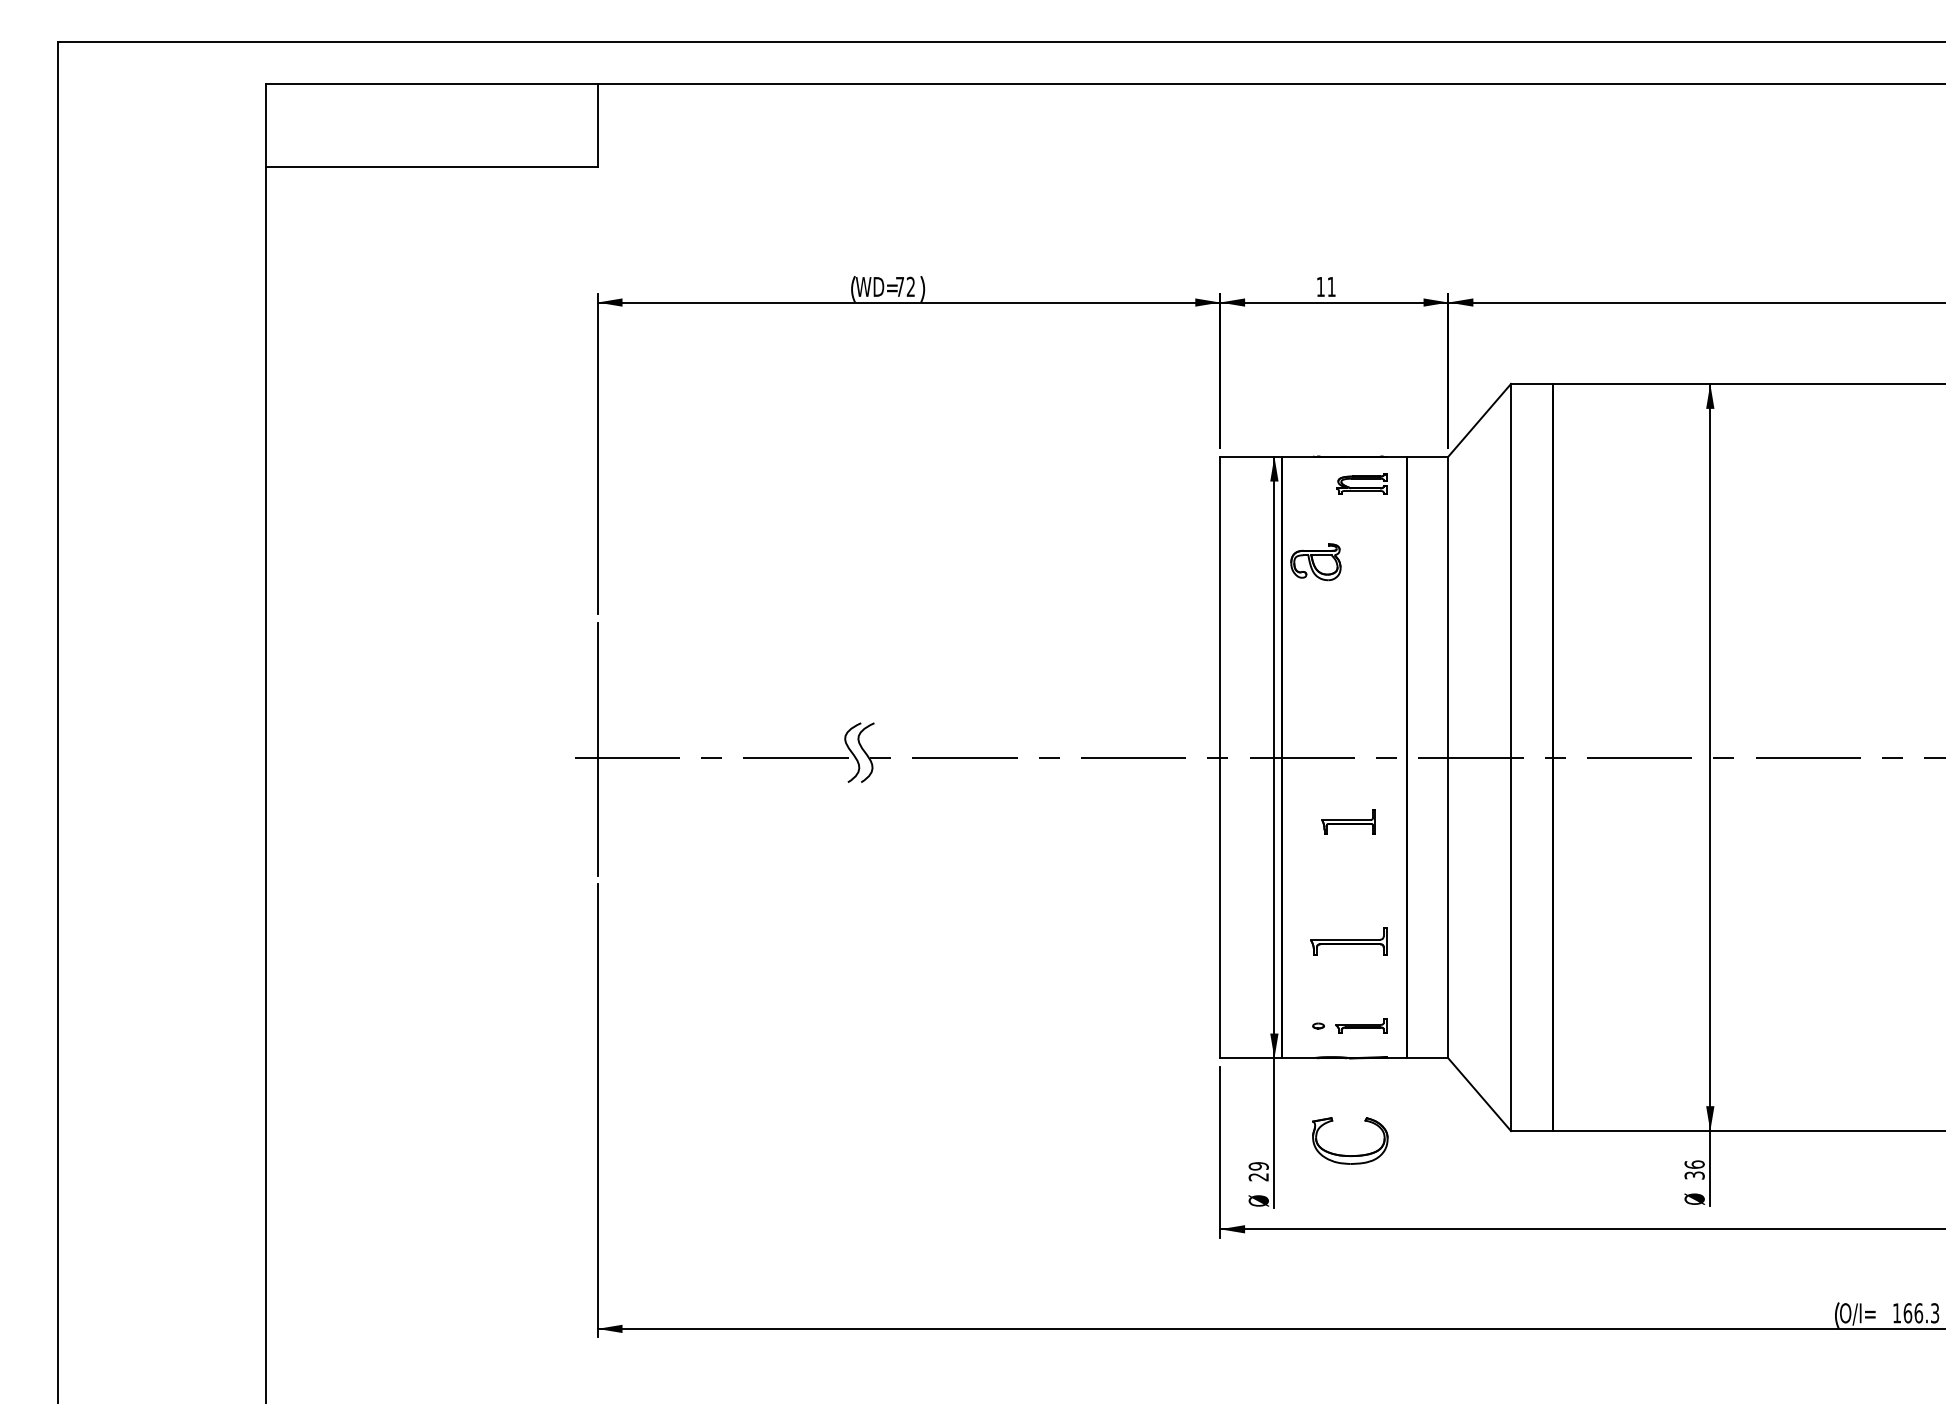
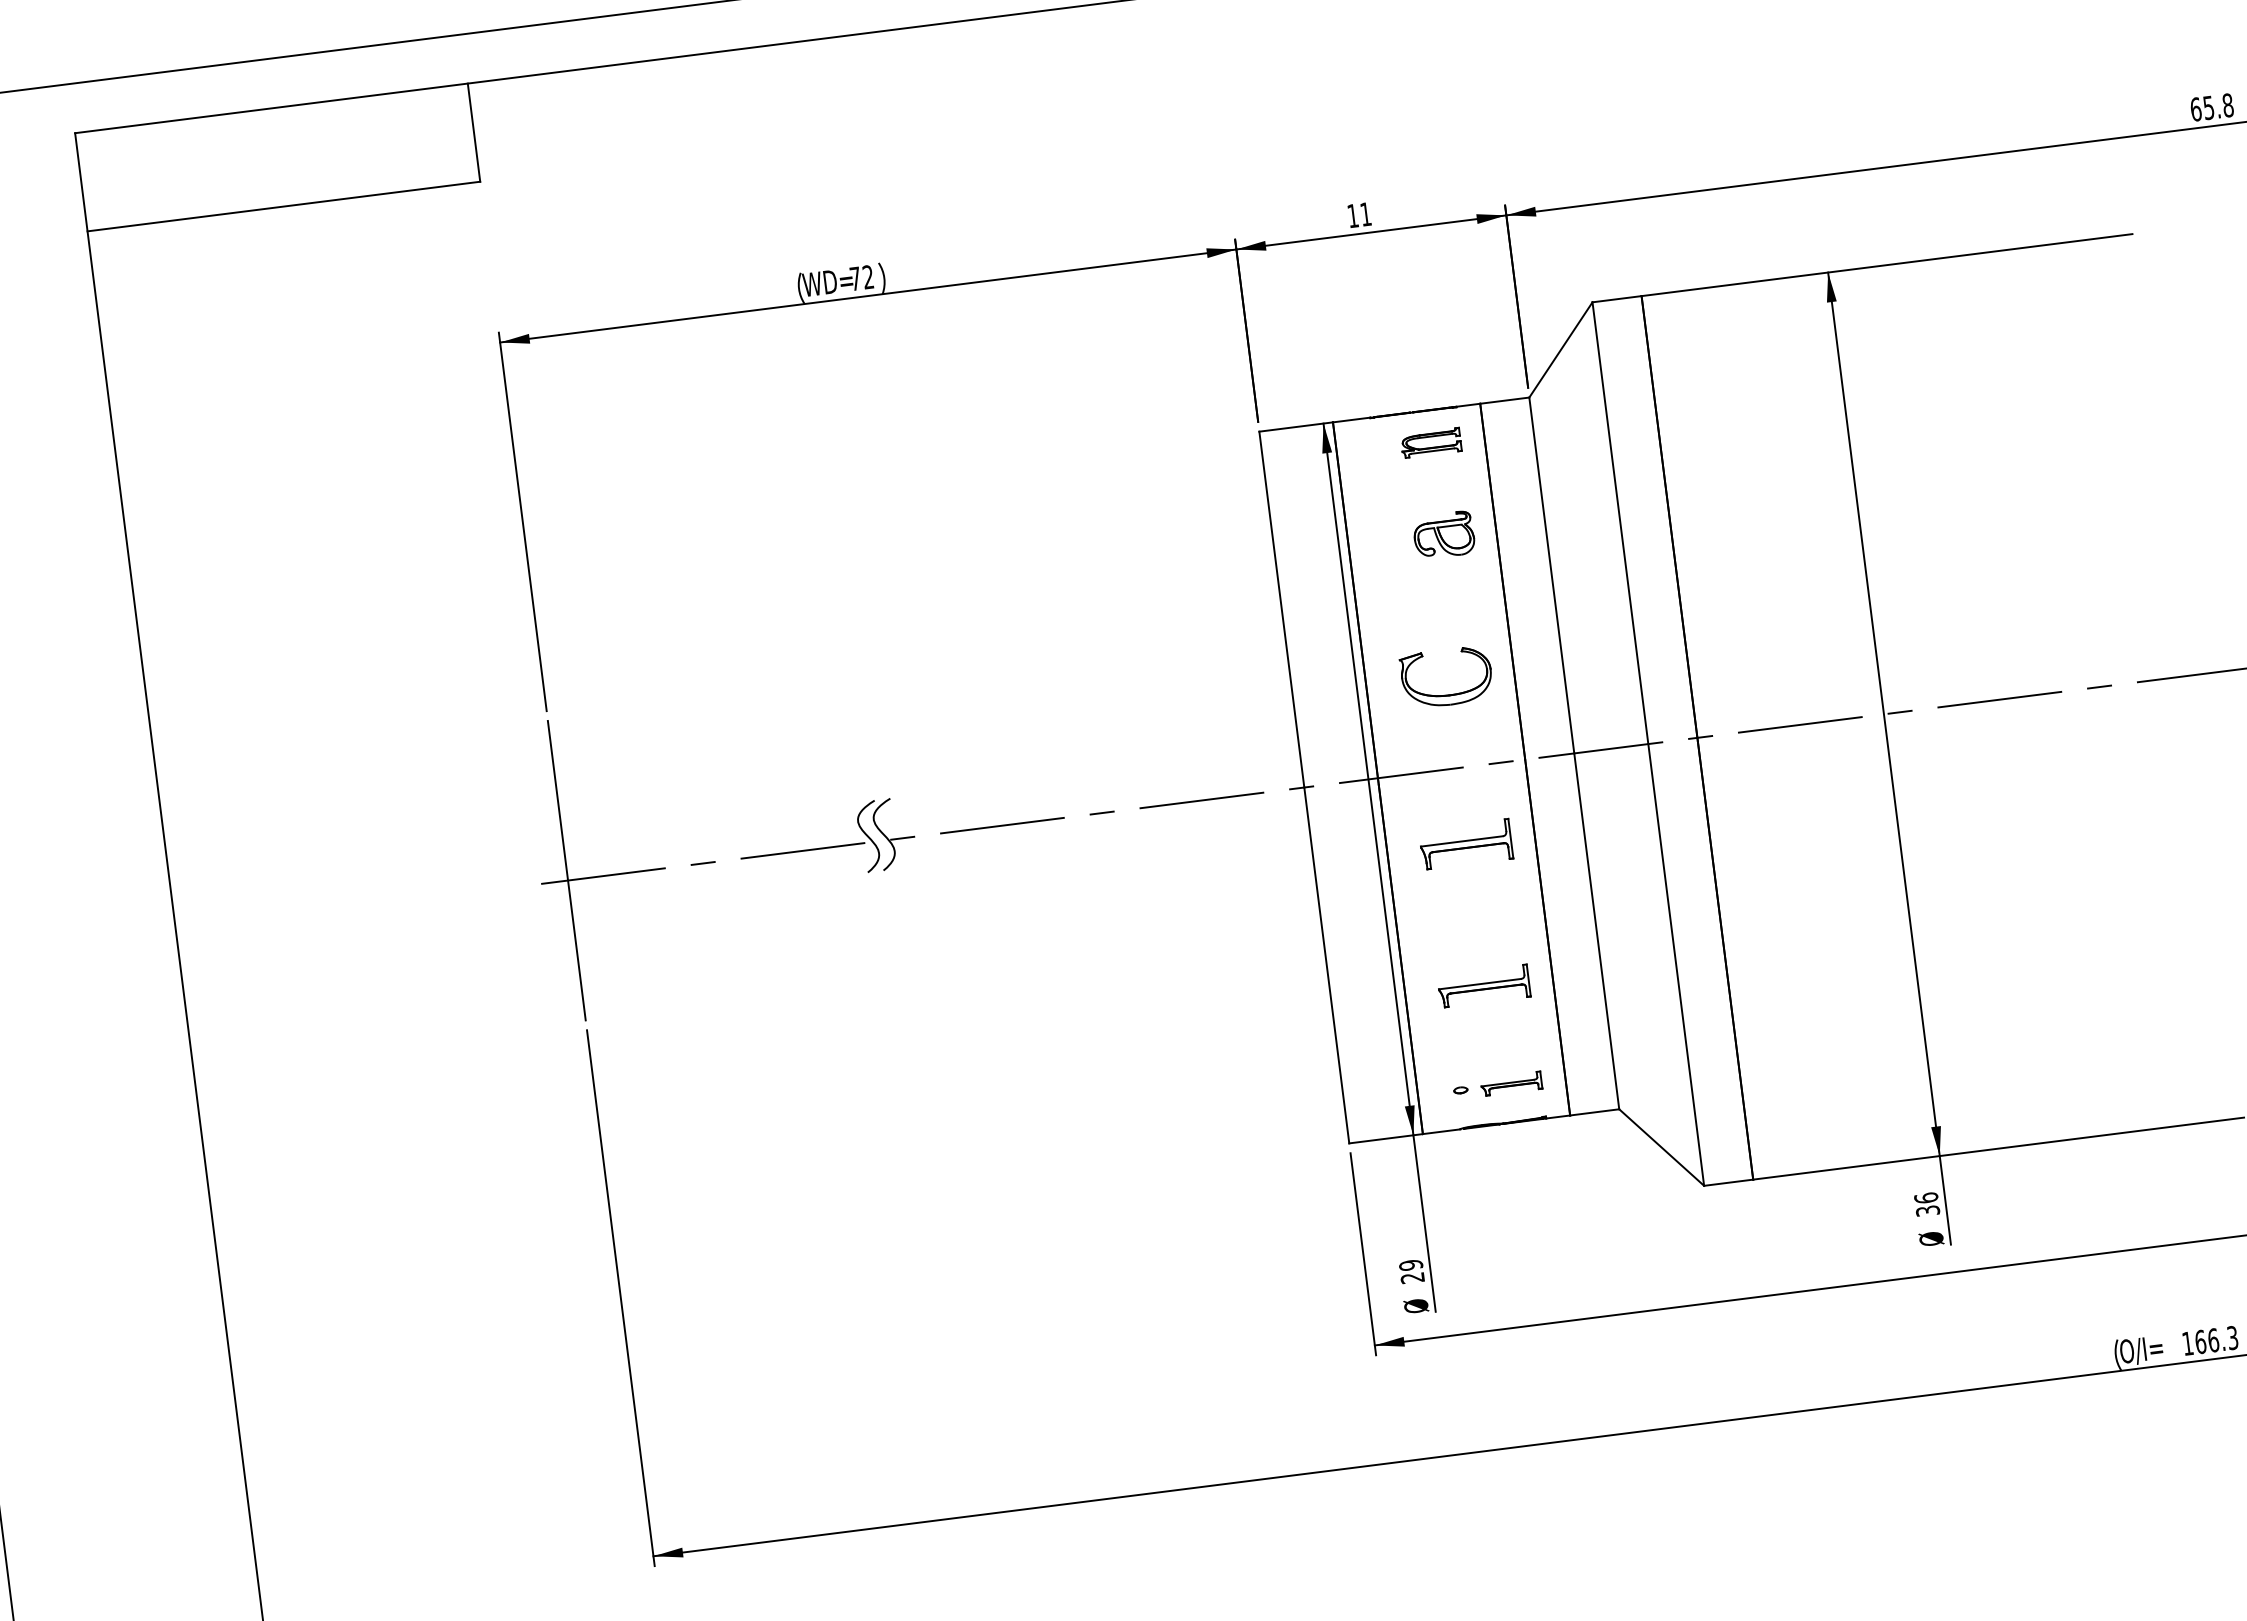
part: (1315, 562) -> (1443, 535), moved
part: (1348, 821) -> (1465, 844), size x1.43
part: (1350, 1155) -> (1449, 694), moved

